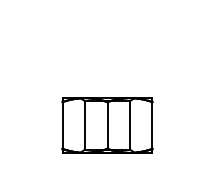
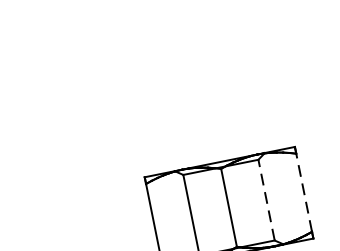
line: (129, 124) -> (265, 198), solid -> dashed
line: (152, 125) -> (304, 192), solid -> dashed

